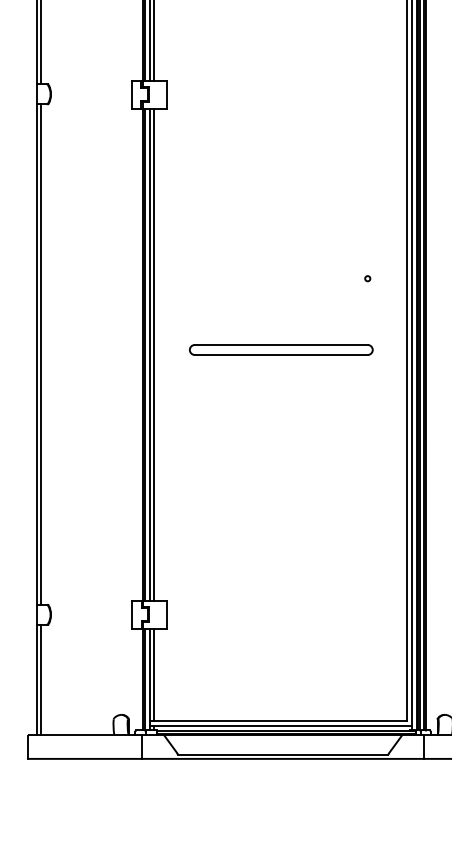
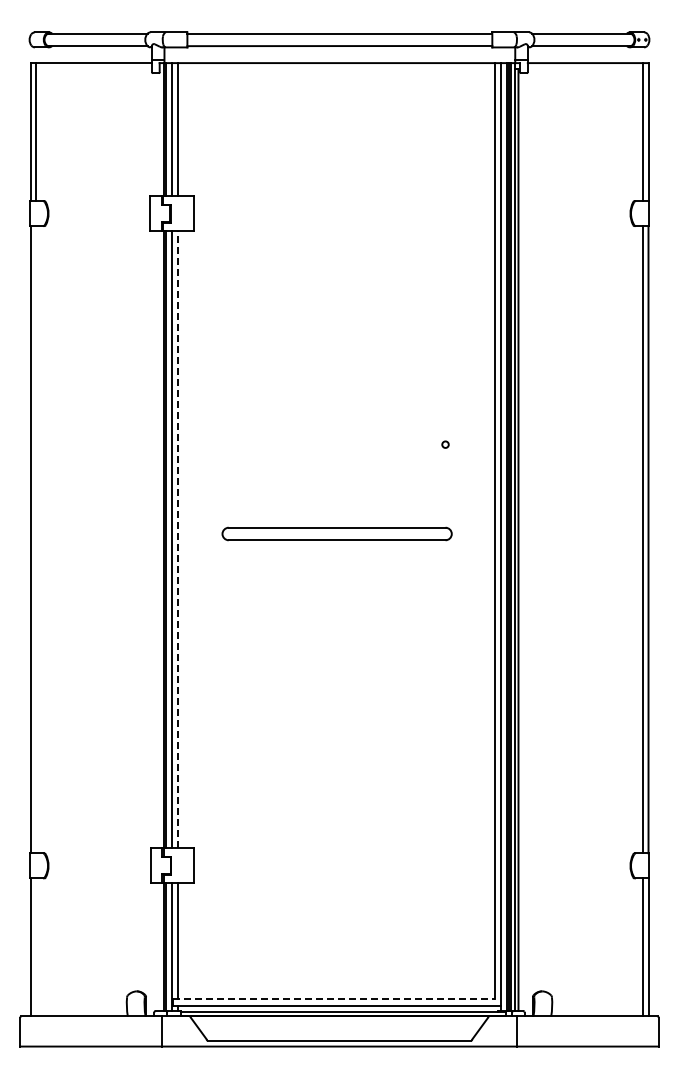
line: (40, 354) -> (35, 539), removed
line: (153, 354) -> (177, 539), solid -> dashed
line: (40, 679) -> (35, 947), removed
line: (279, 720) -> (334, 998), solid -> dashed

